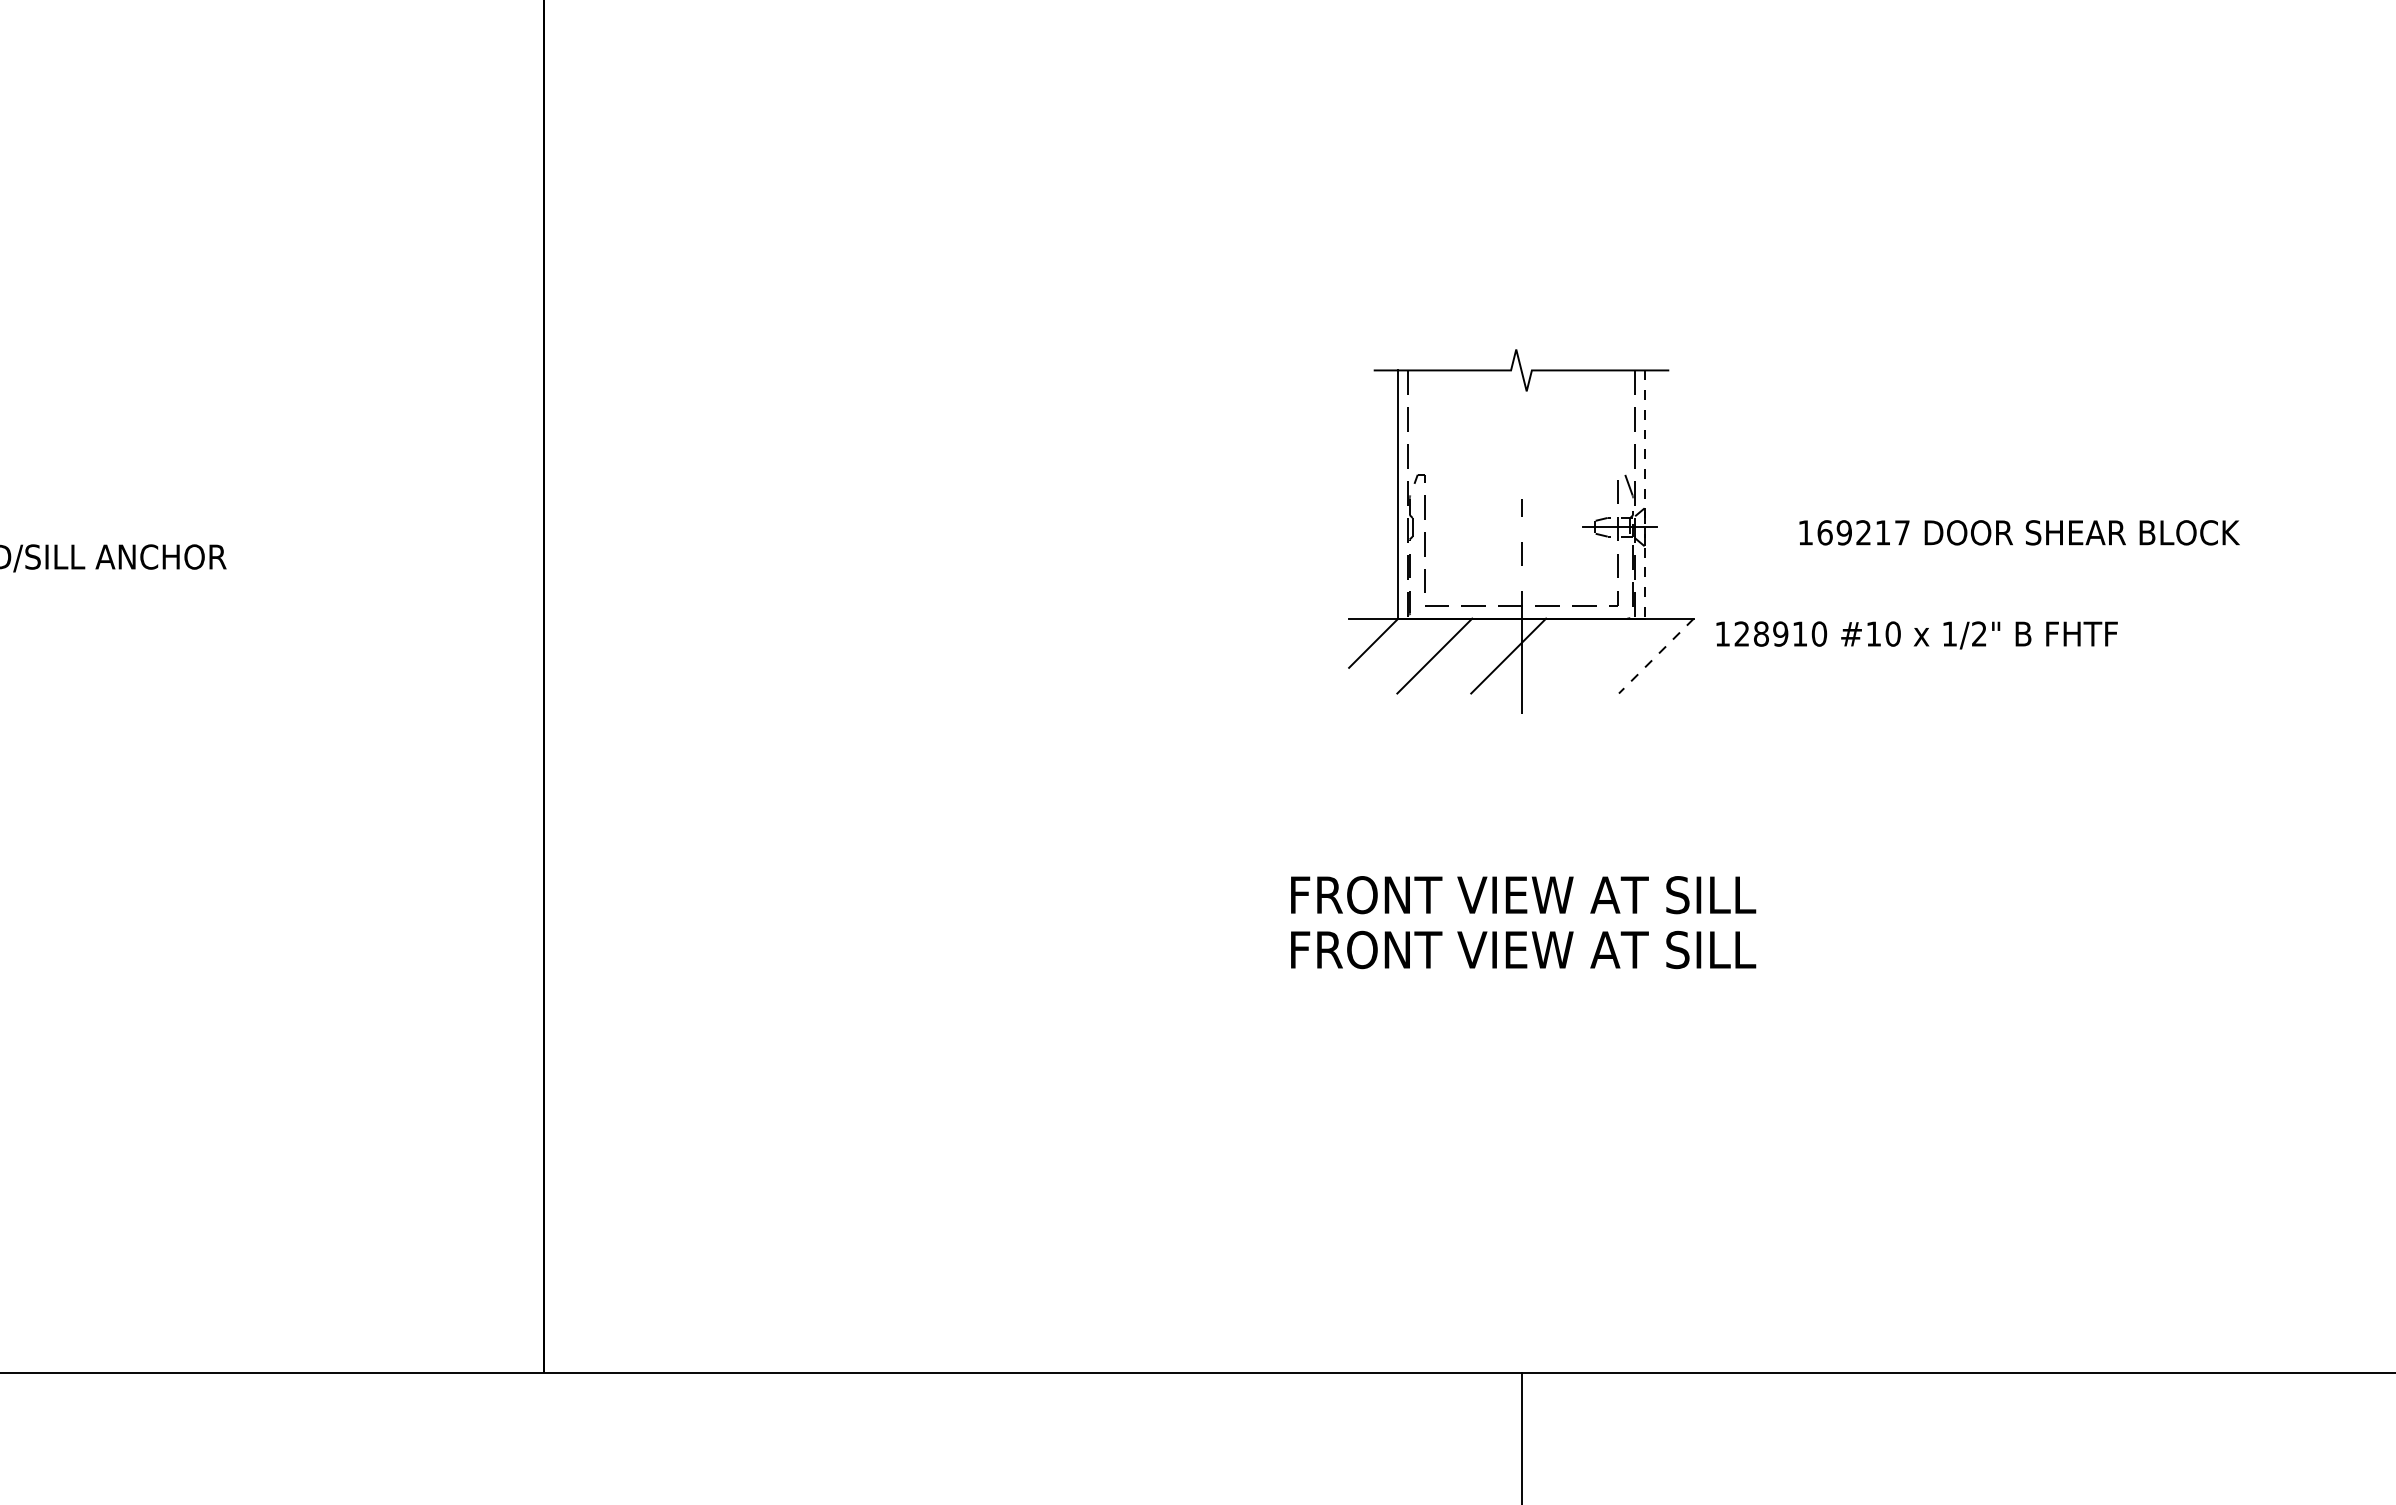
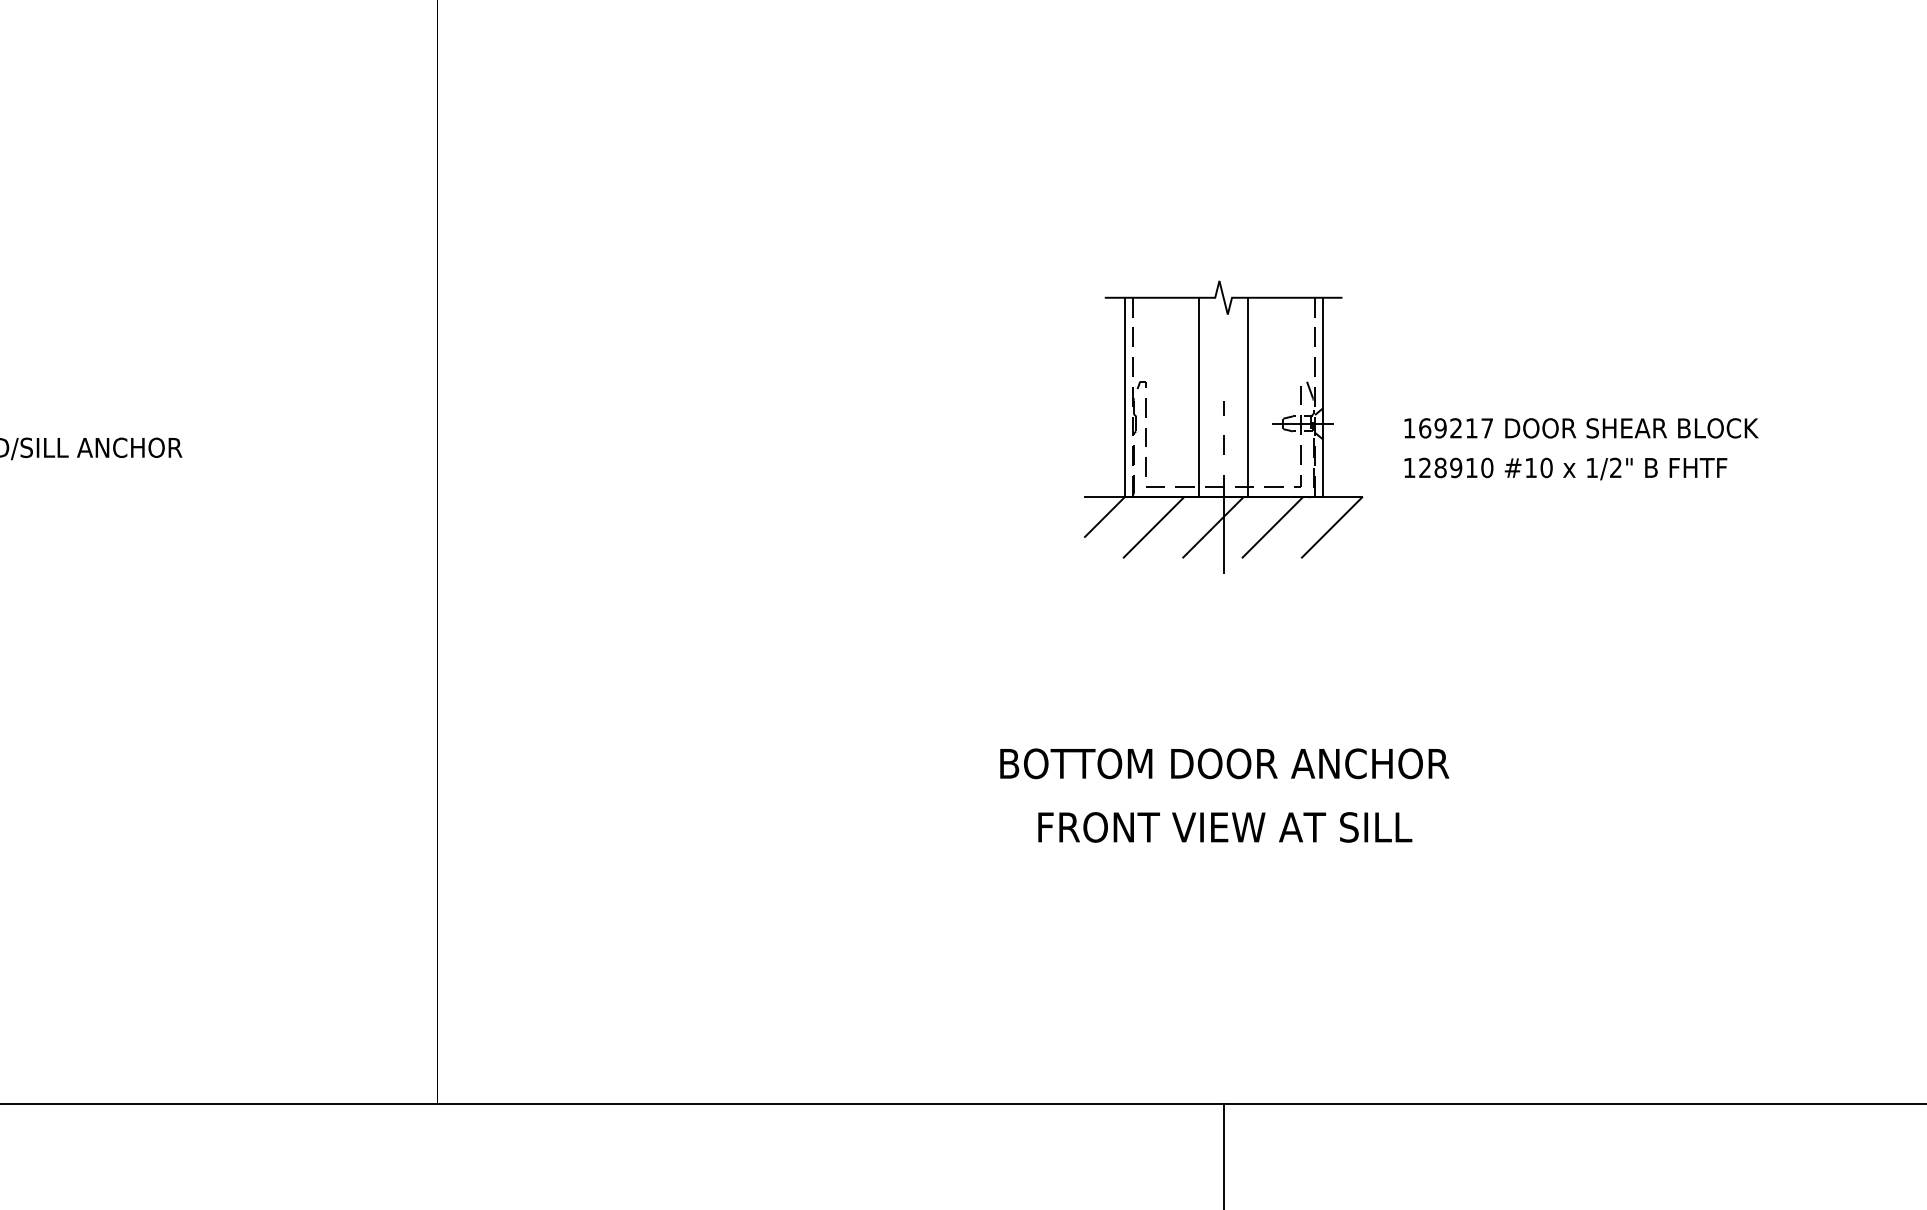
line: (1490, 494) -> (1198, 397), added
line: (1552, 494) -> (1248, 397), added
line: (1644, 495) -> (1322, 398), dashed -> solid
text: (2019, 532) -> (1581, 428), moved
text: (1916, 635) -> (1565, 469), moved
line: (1582, 655) -> (1272, 527), added
line: (1656, 656) -> (1332, 527), dashed -> solid
text: (1523, 895) -> (1225, 827), moved
text: (1522, 949) -> (1224, 763), FRONT VIEW AT SILL -> BOTTOM DOOR ANCHOR

